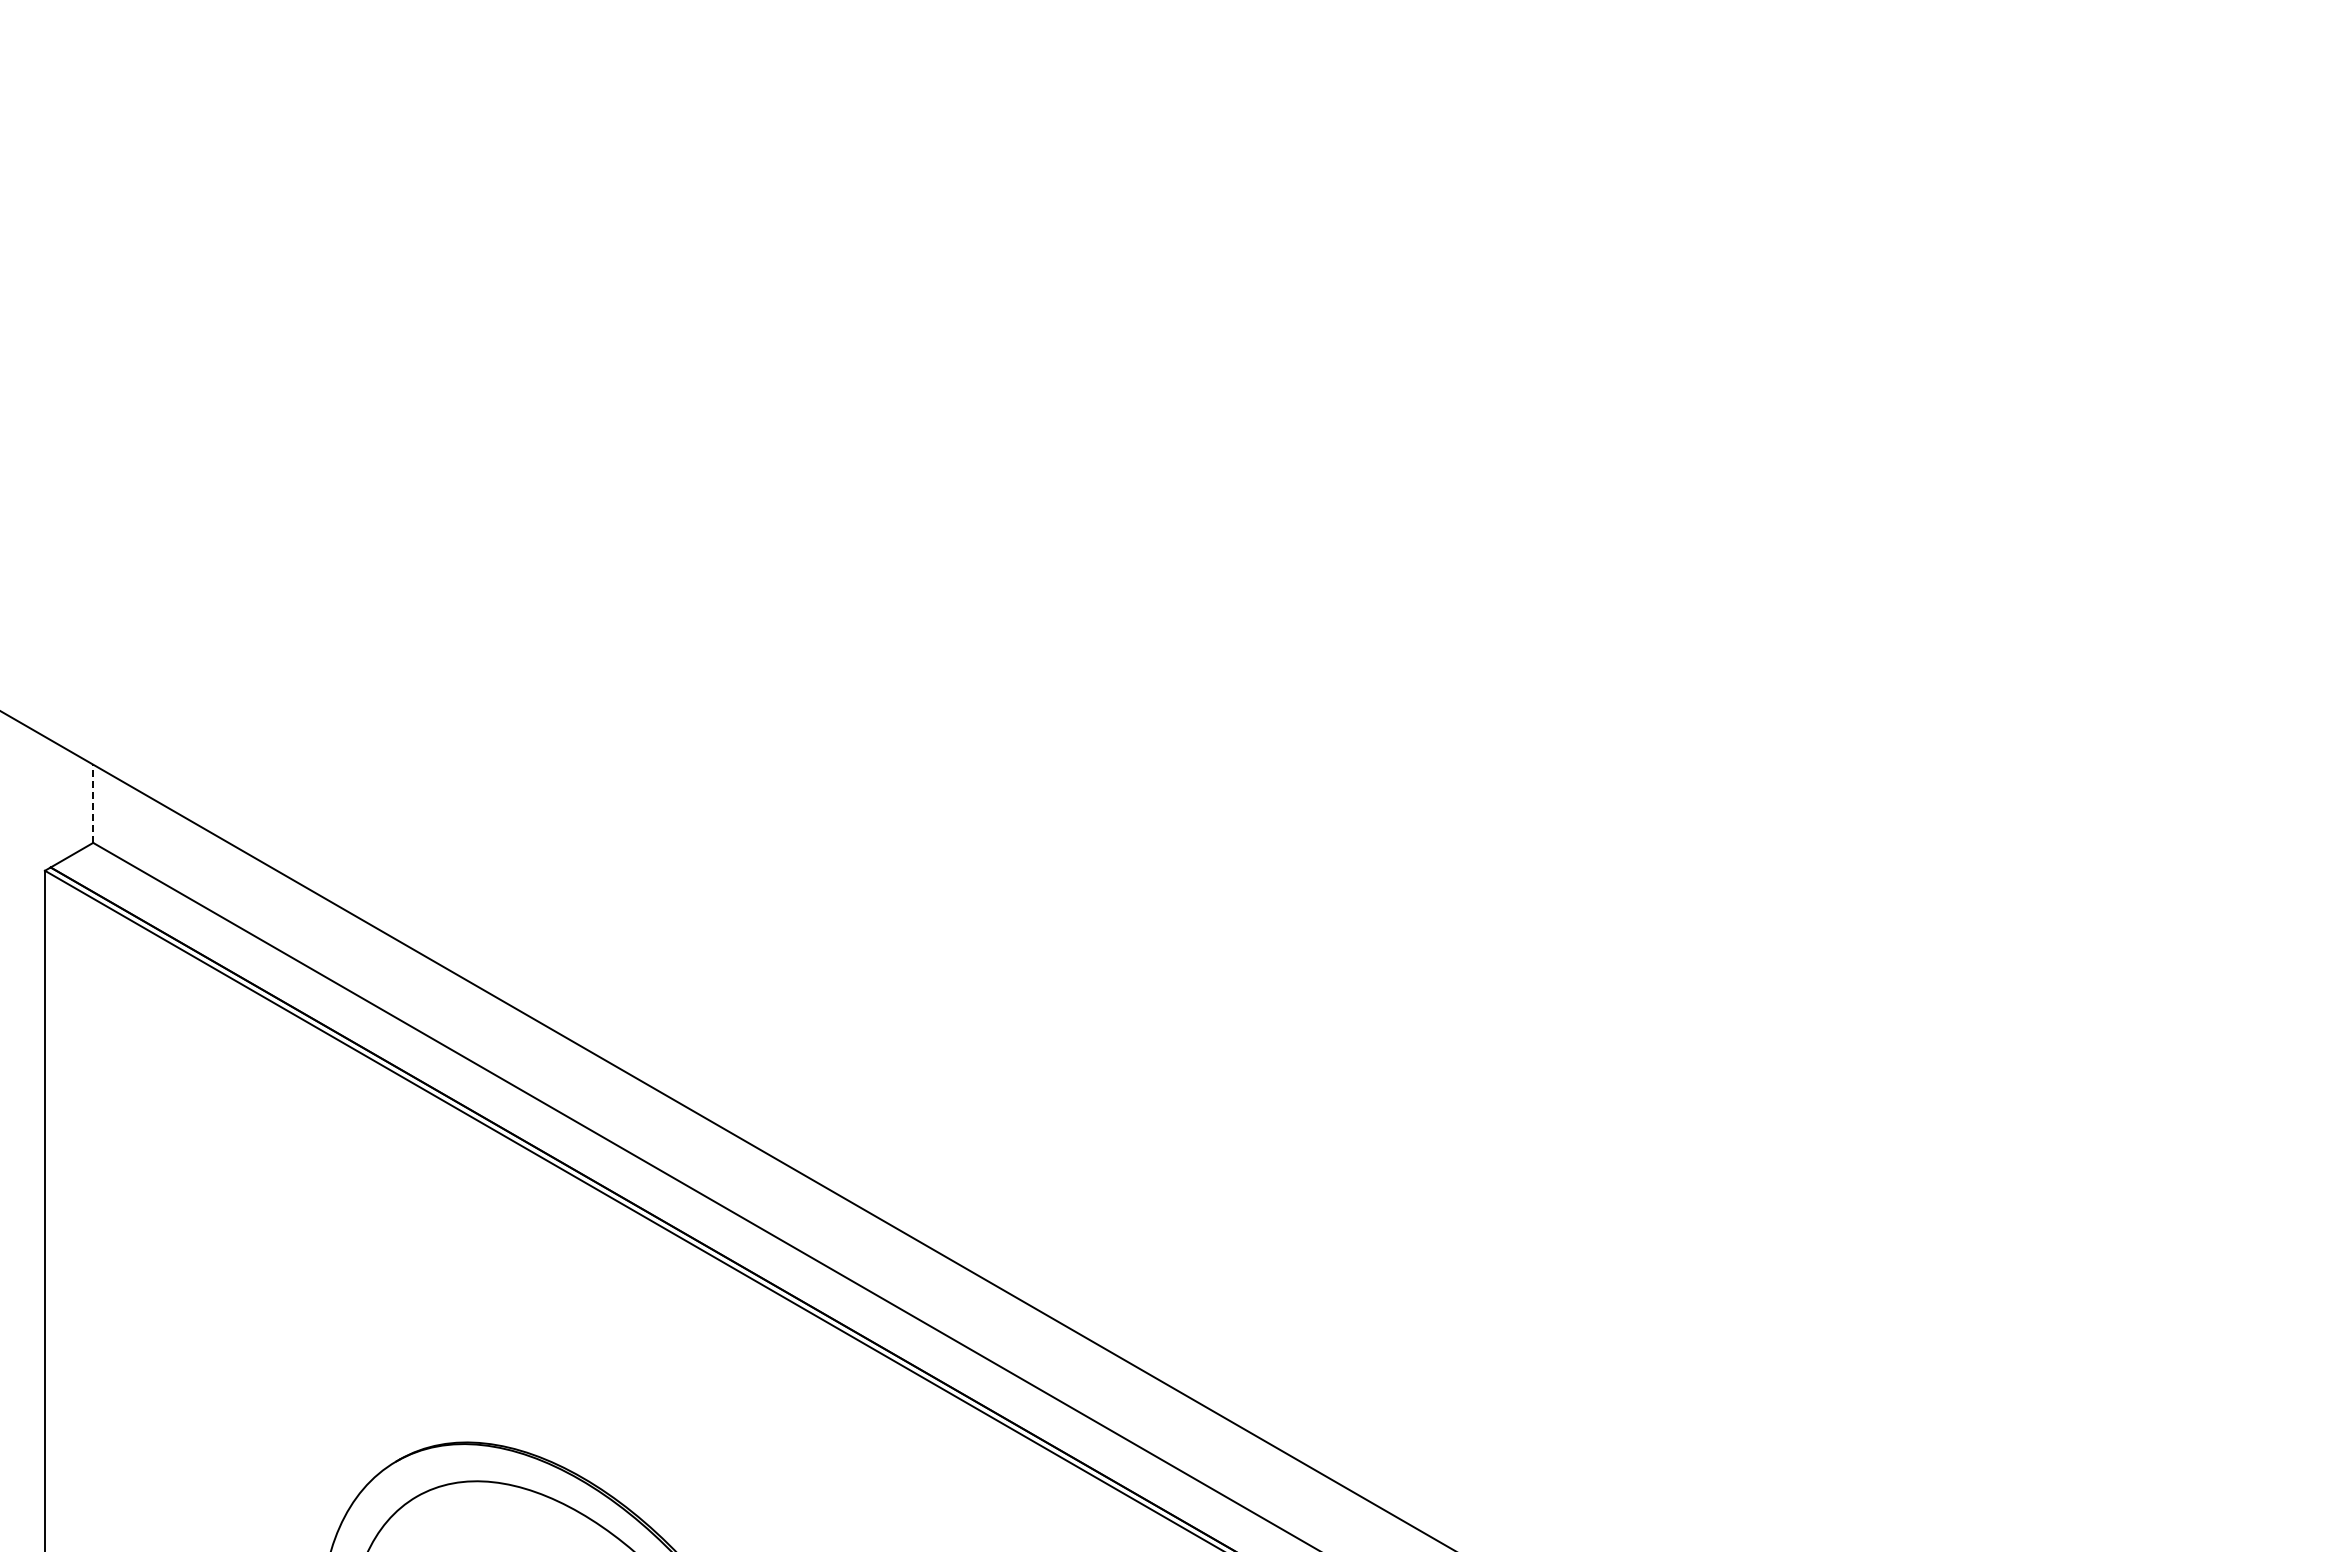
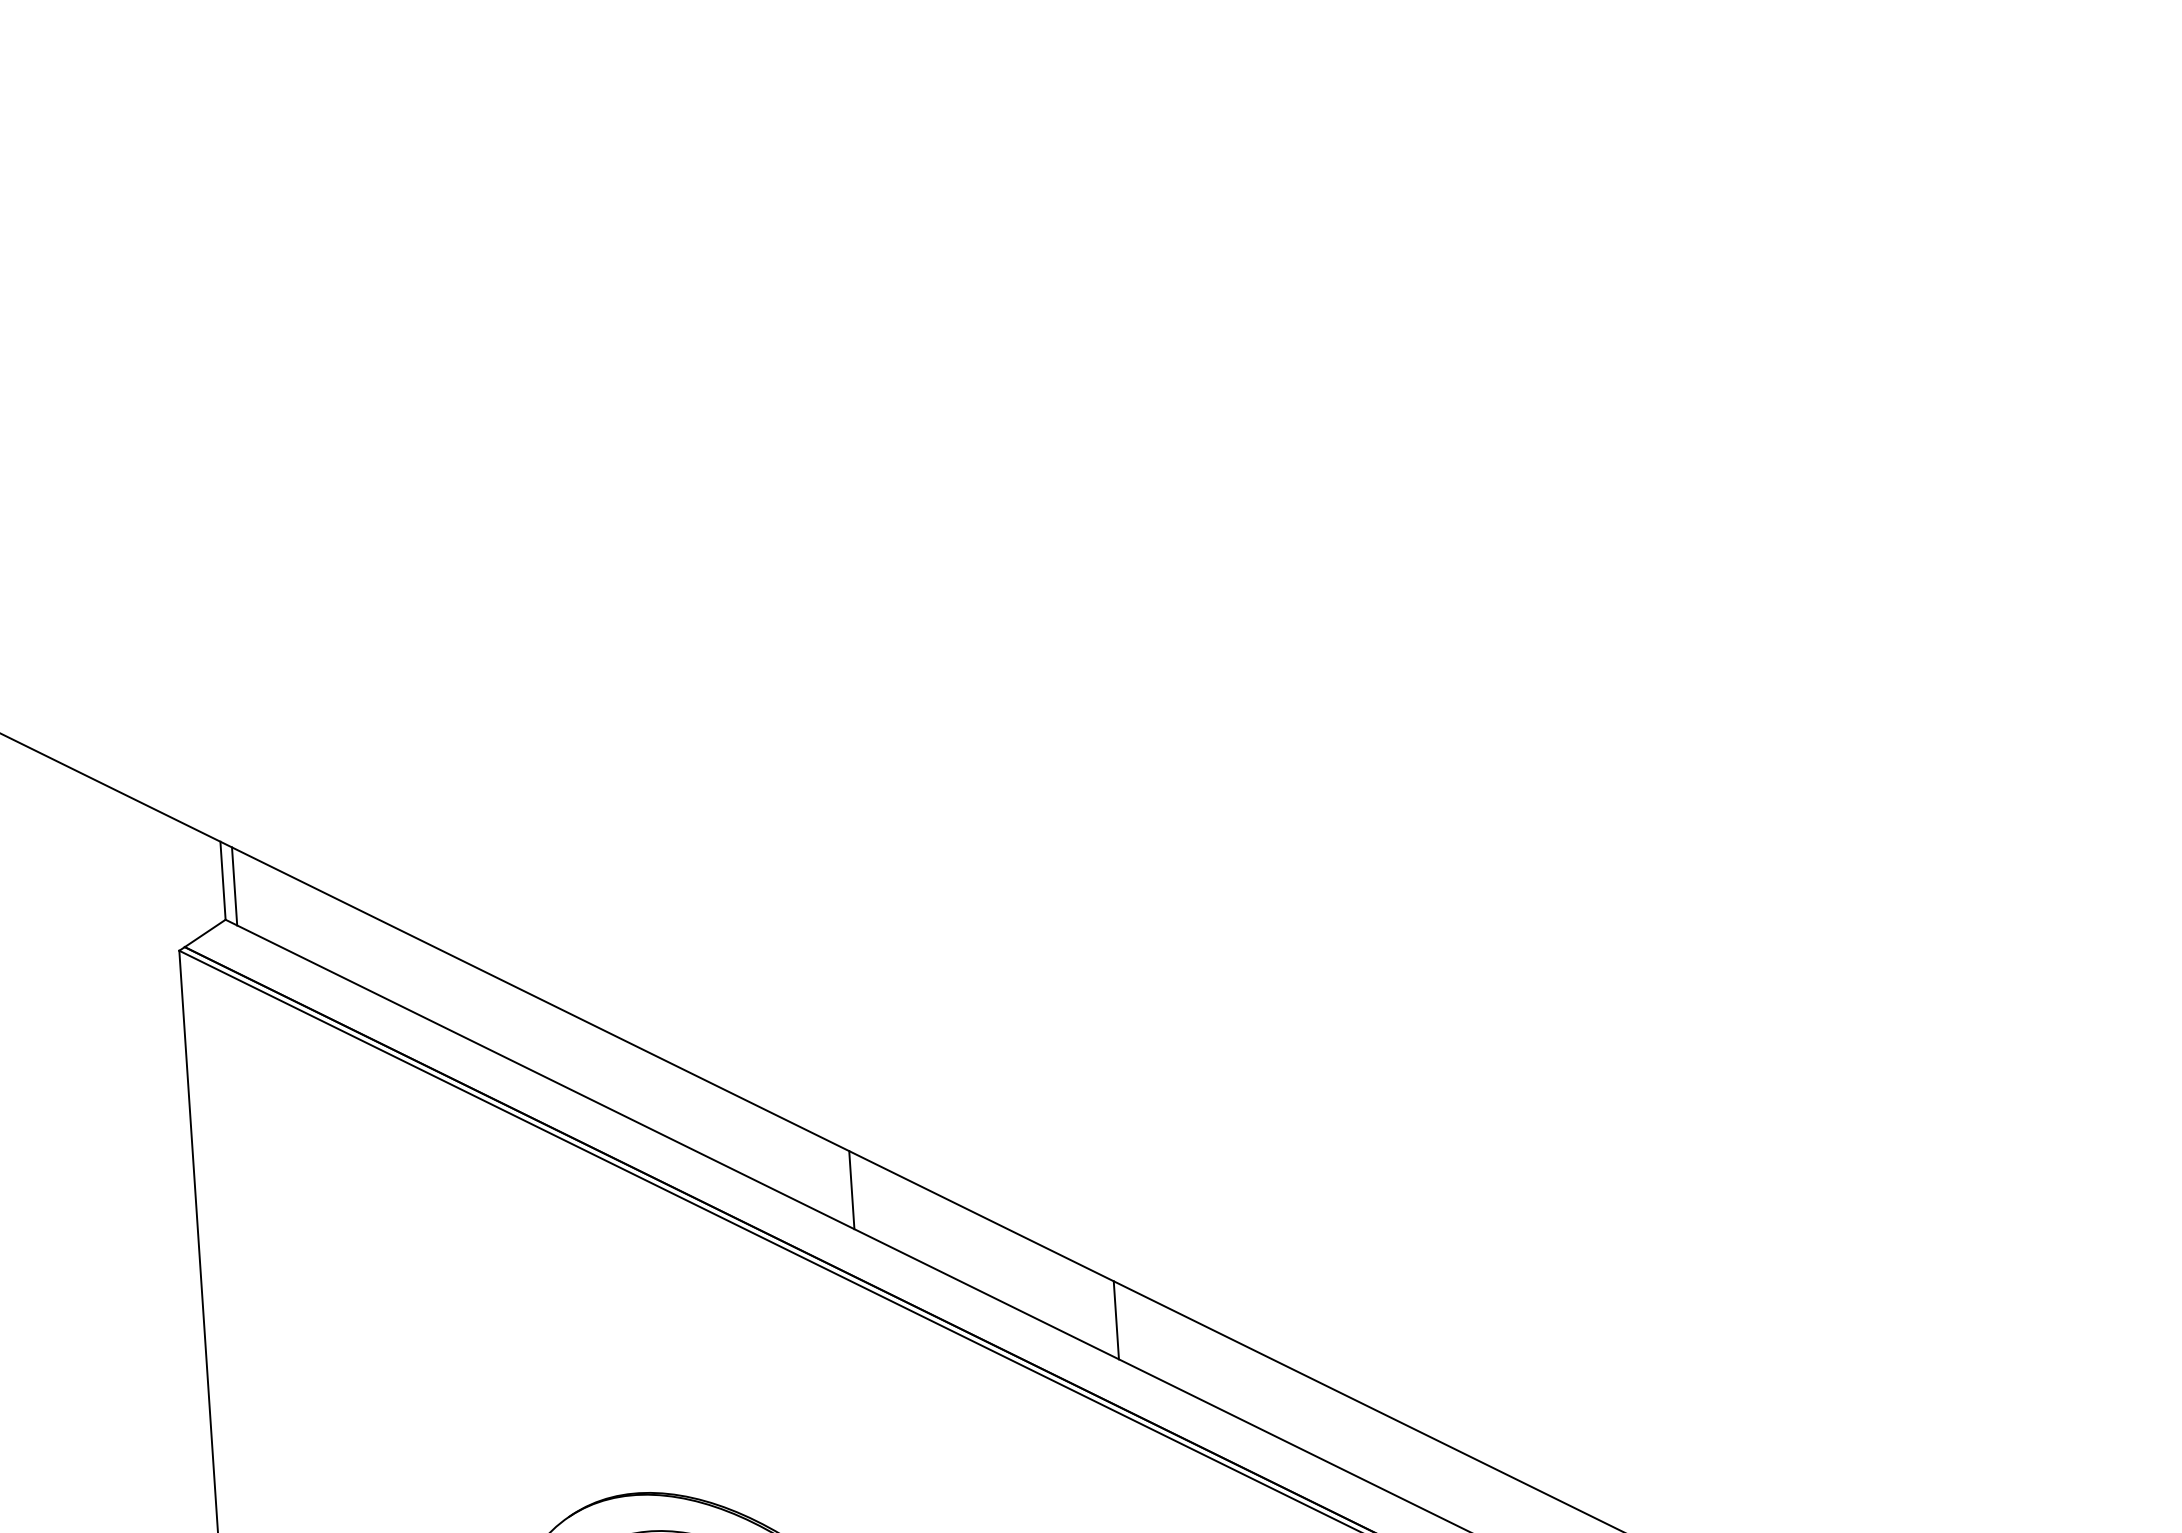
line: (93, 803) -> (223, 880), dashed -> solid
line: (104, 810) -> (234, 886), added
line: (700, 1154) -> (852, 1190), added
line: (955, 1301) -> (1116, 1320), added

